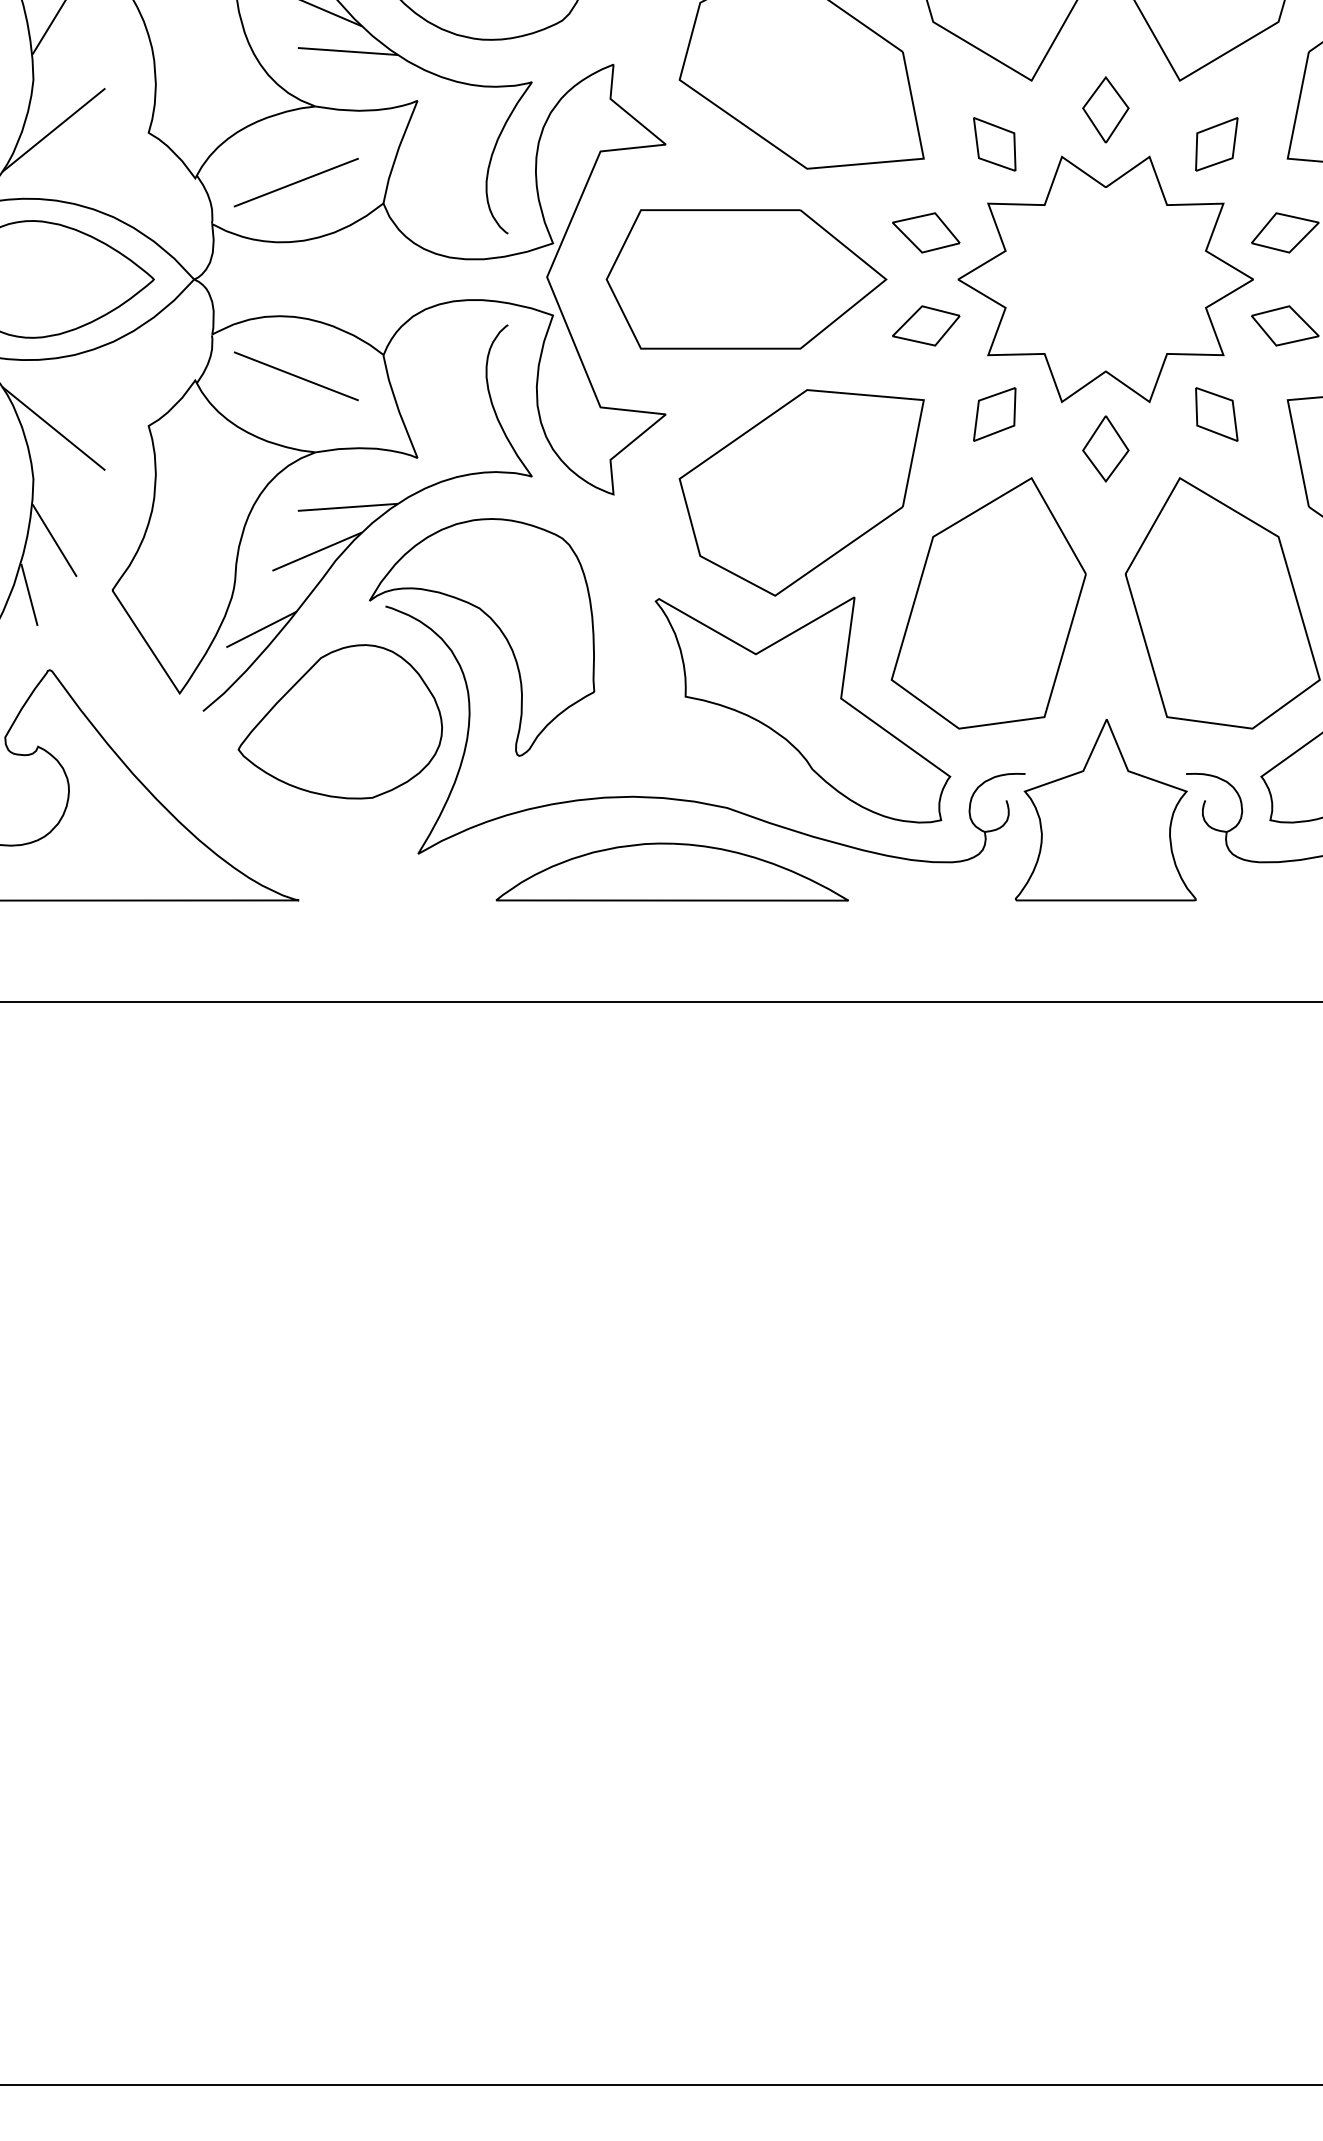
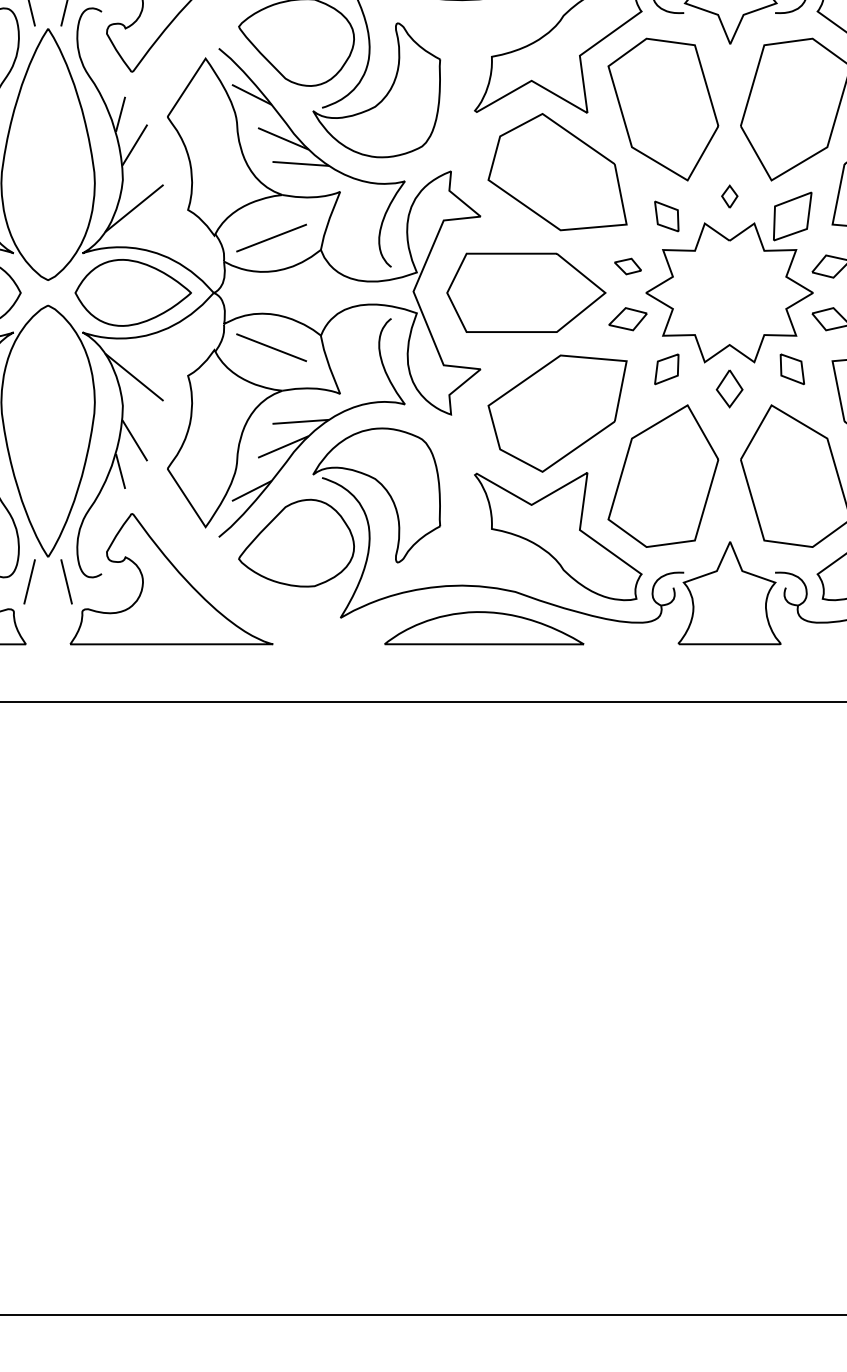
part: (1105, 109) -> (729, 196), size x0.6
part: (1215, 144) -> (791, 216), size x1.6
part: (925, 232) -> (627, 266), size x0.7

